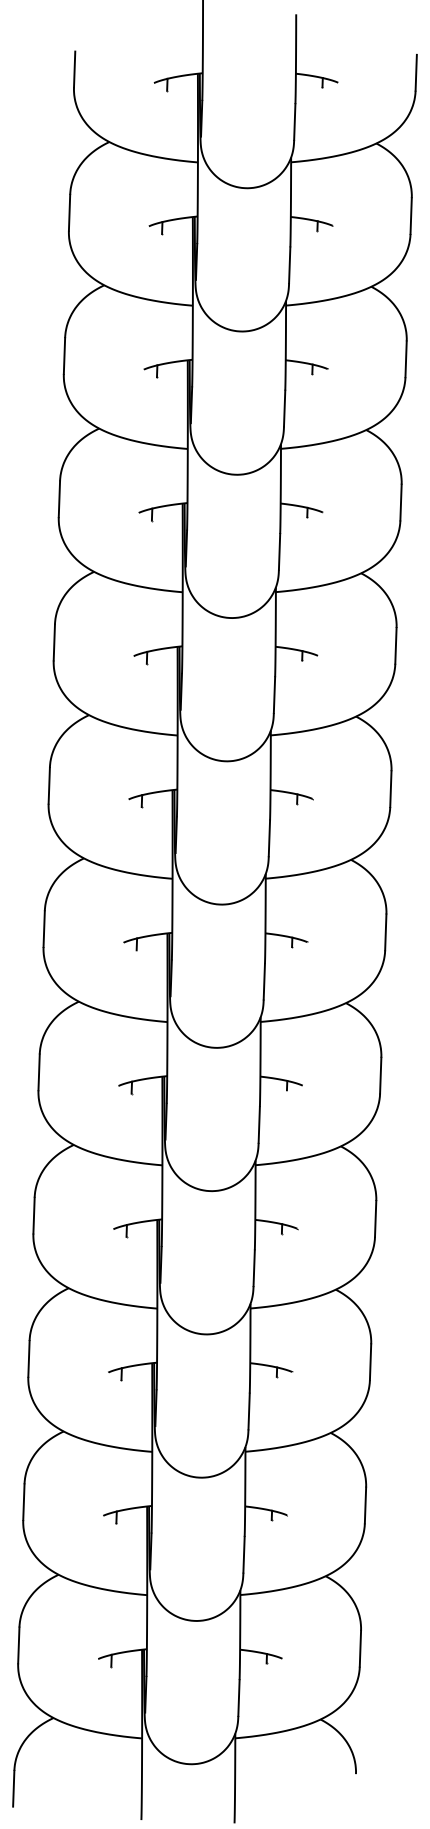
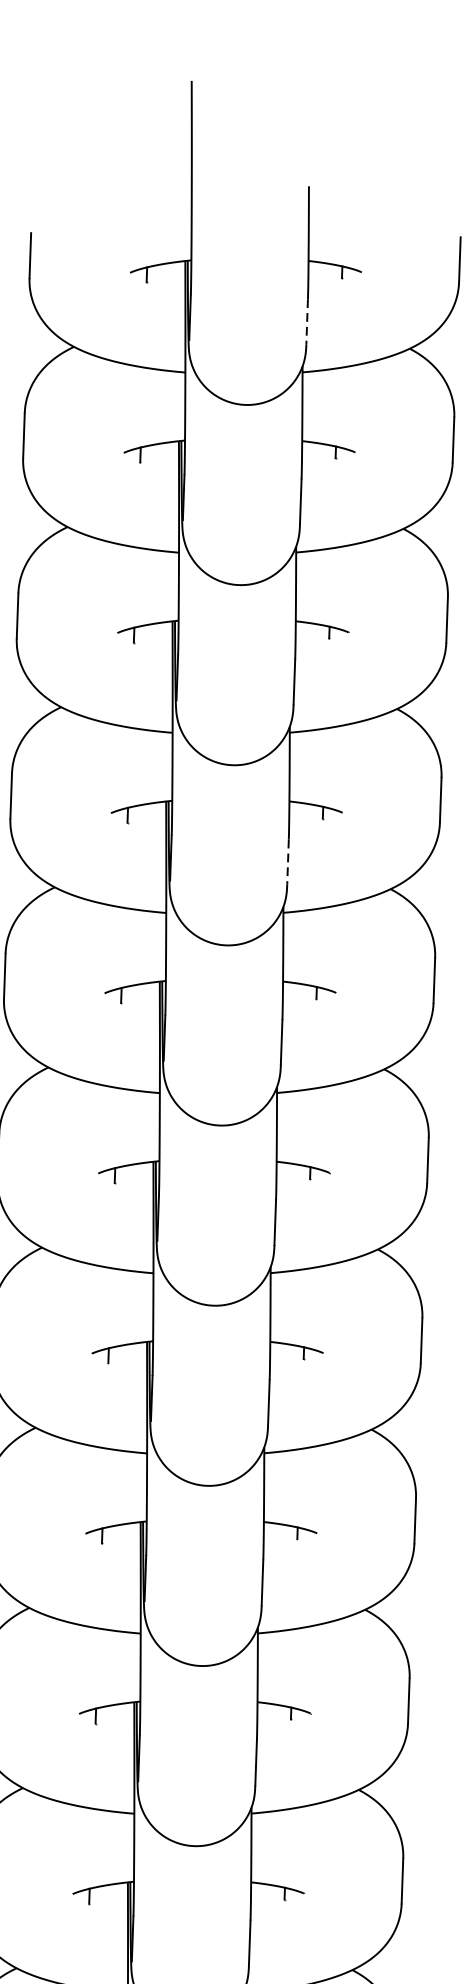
line: (294, 122) -> (306, 322), solid -> dashed
line: (279, 551) -> (287, 861), solid -> dashed

